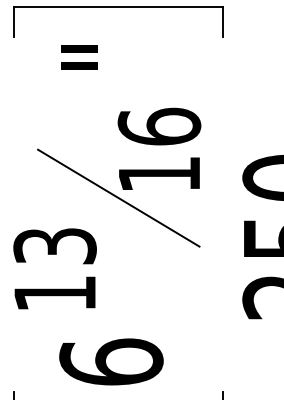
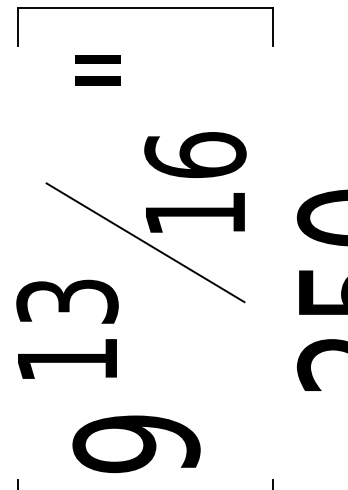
text: (111, 361) -> (136, 443), 6 -> 9

